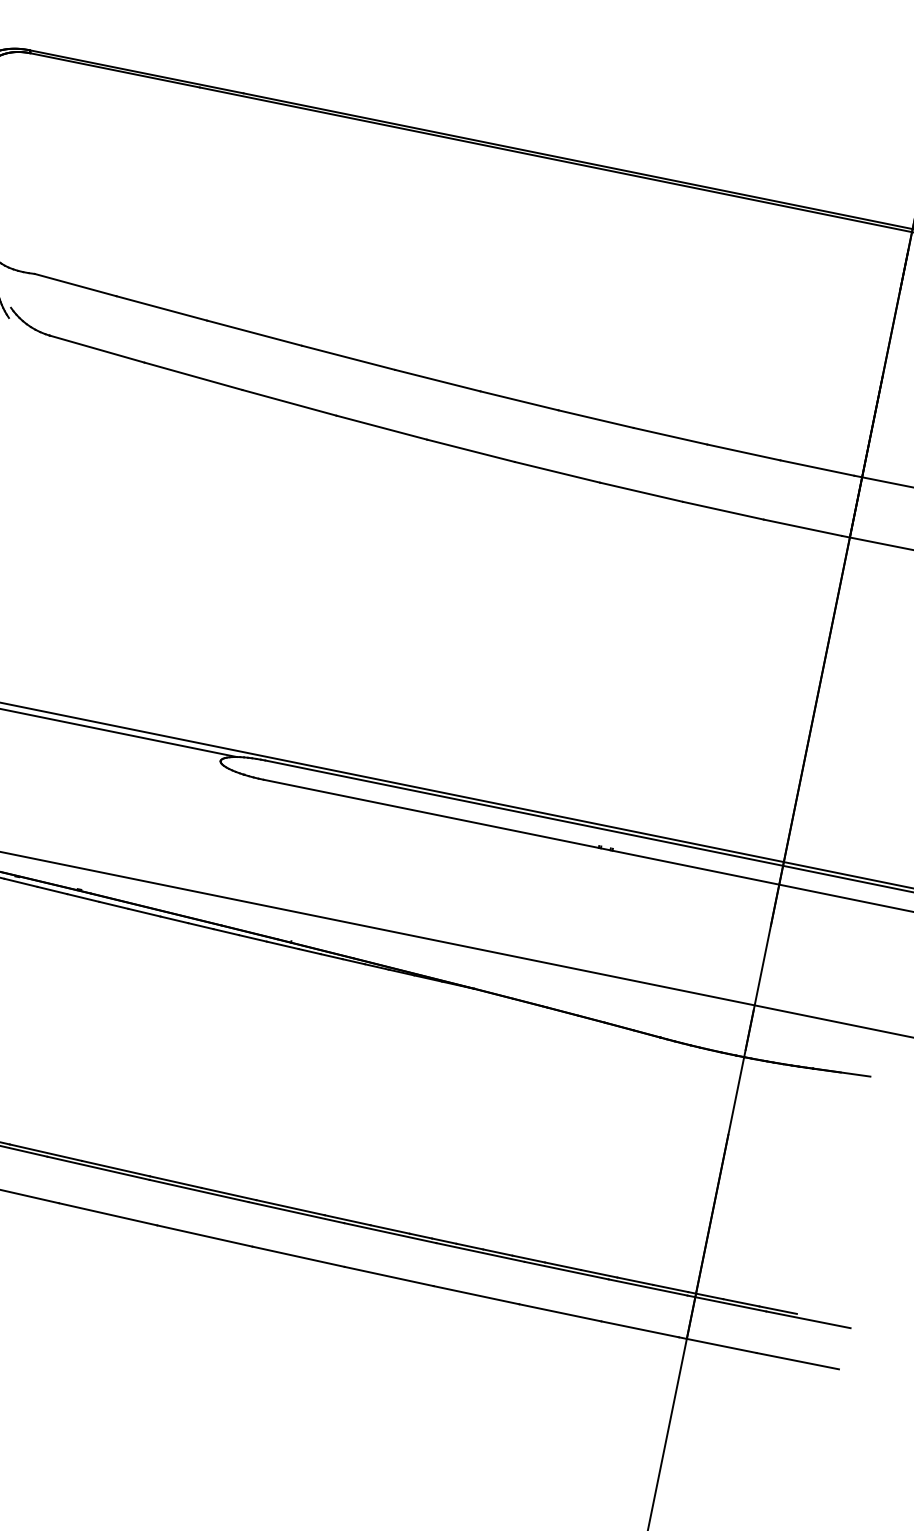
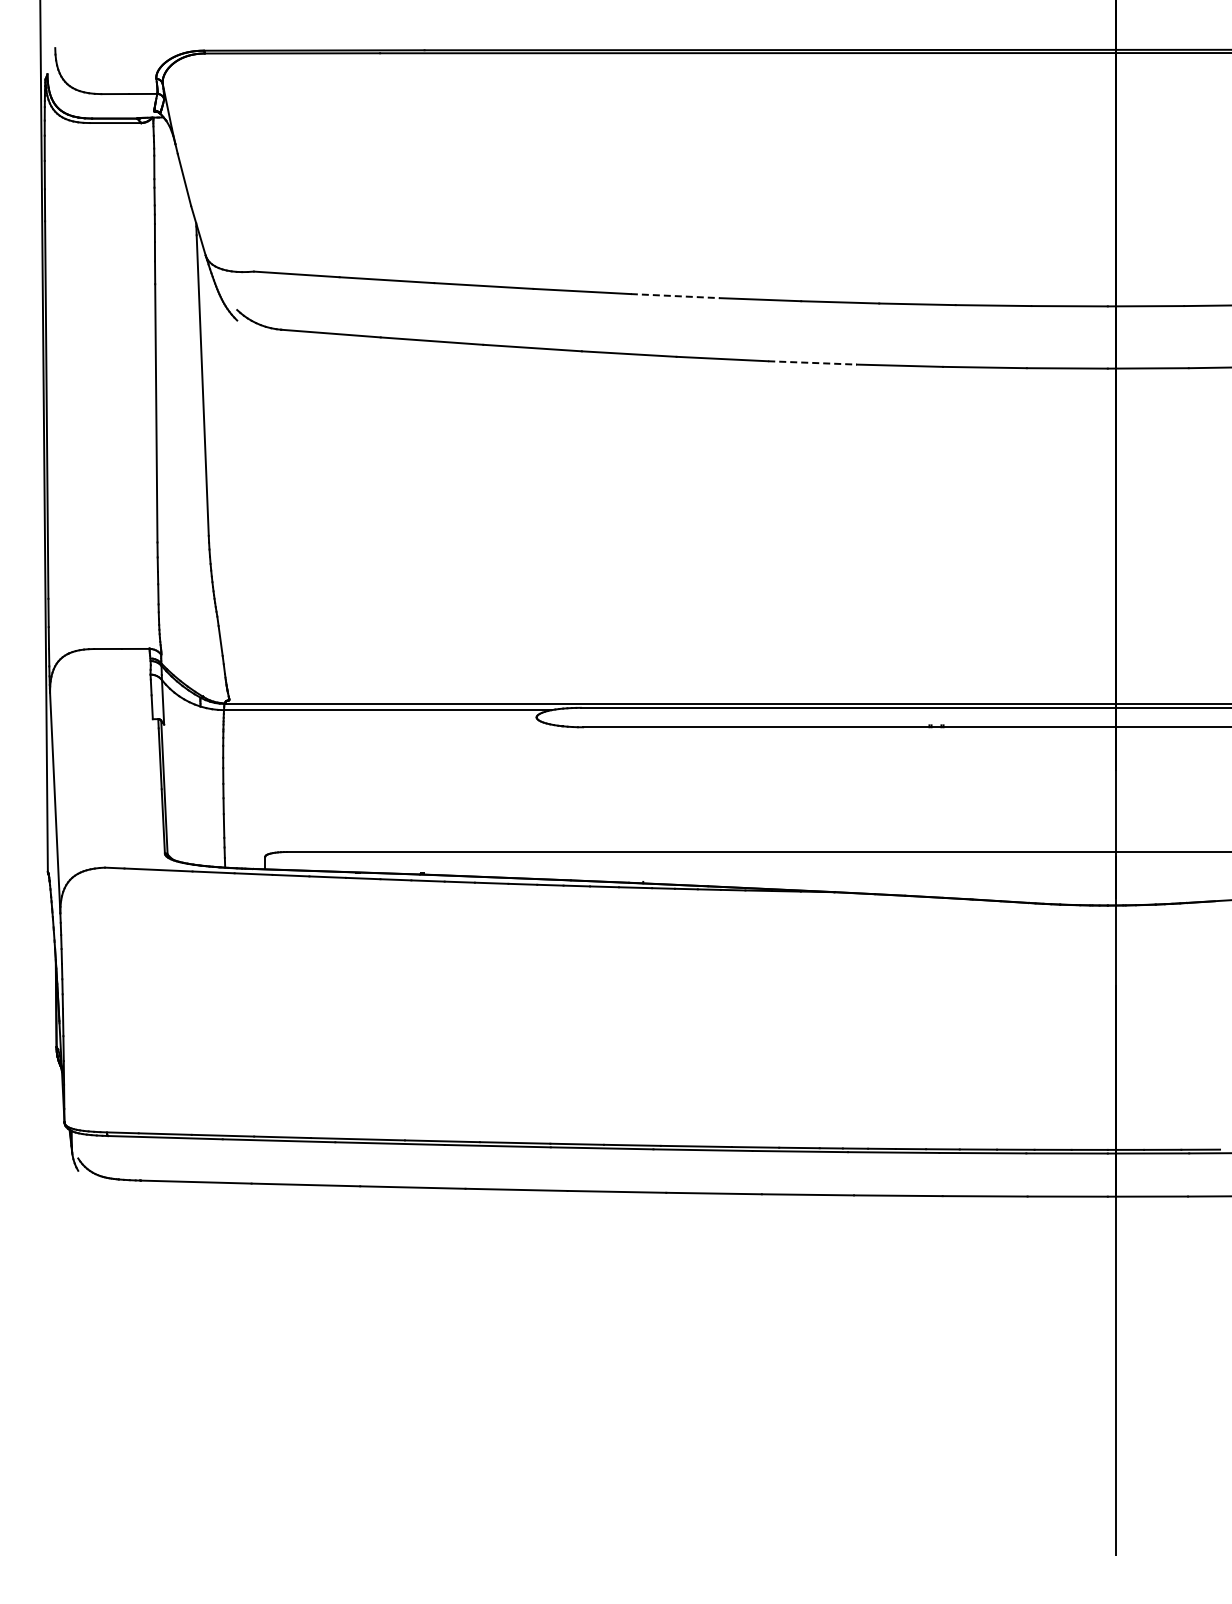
line: (437, 381) -> (675, 296), solid -> dashed
line: (558, 472) -> (813, 362), solid -> dashed

